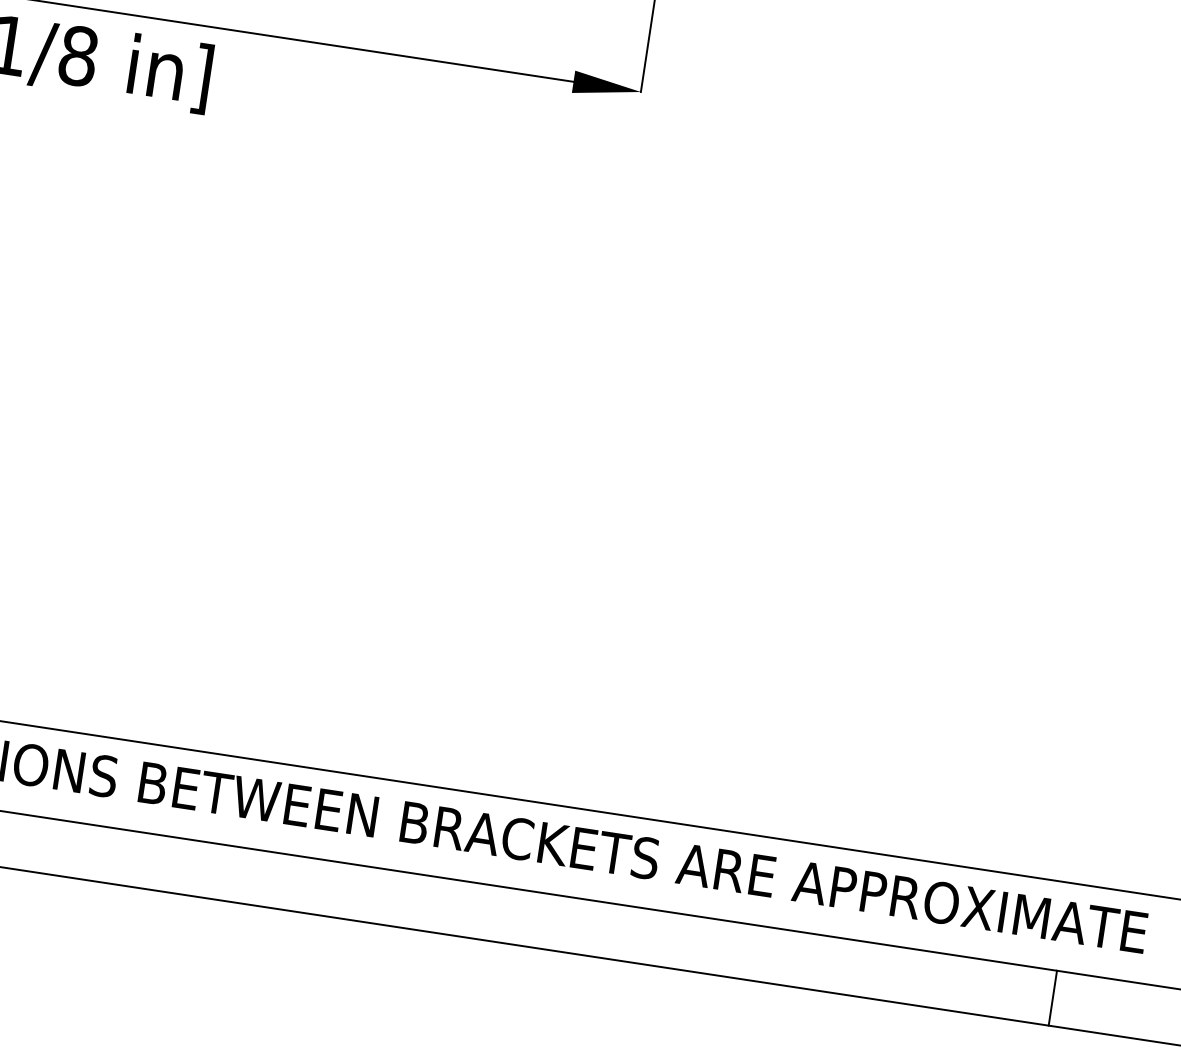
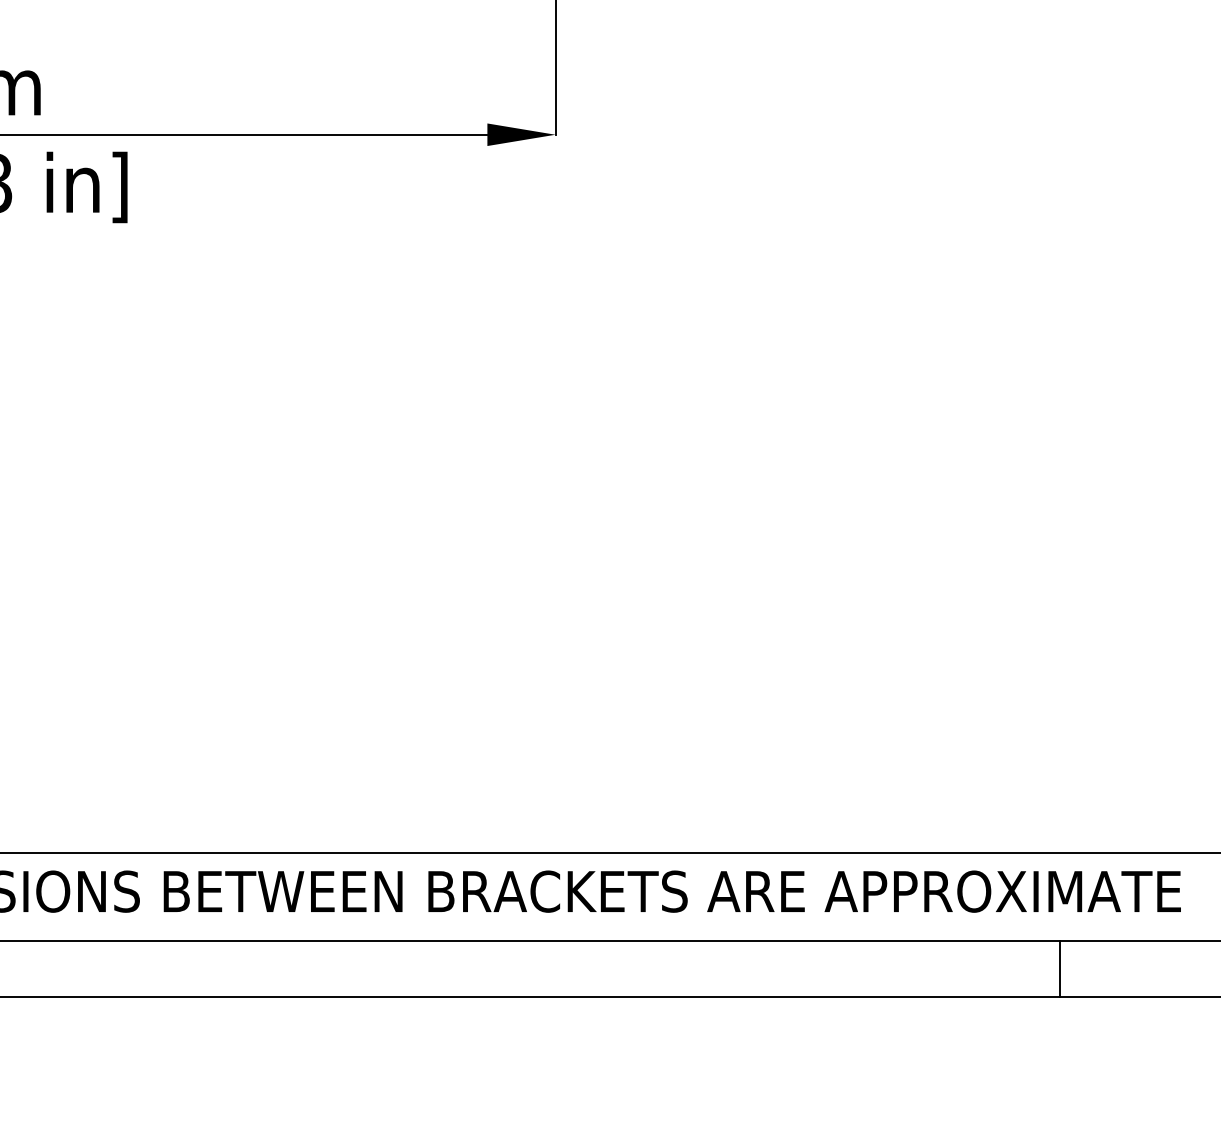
line: (1052, 998) -> (1060, 969), moved

